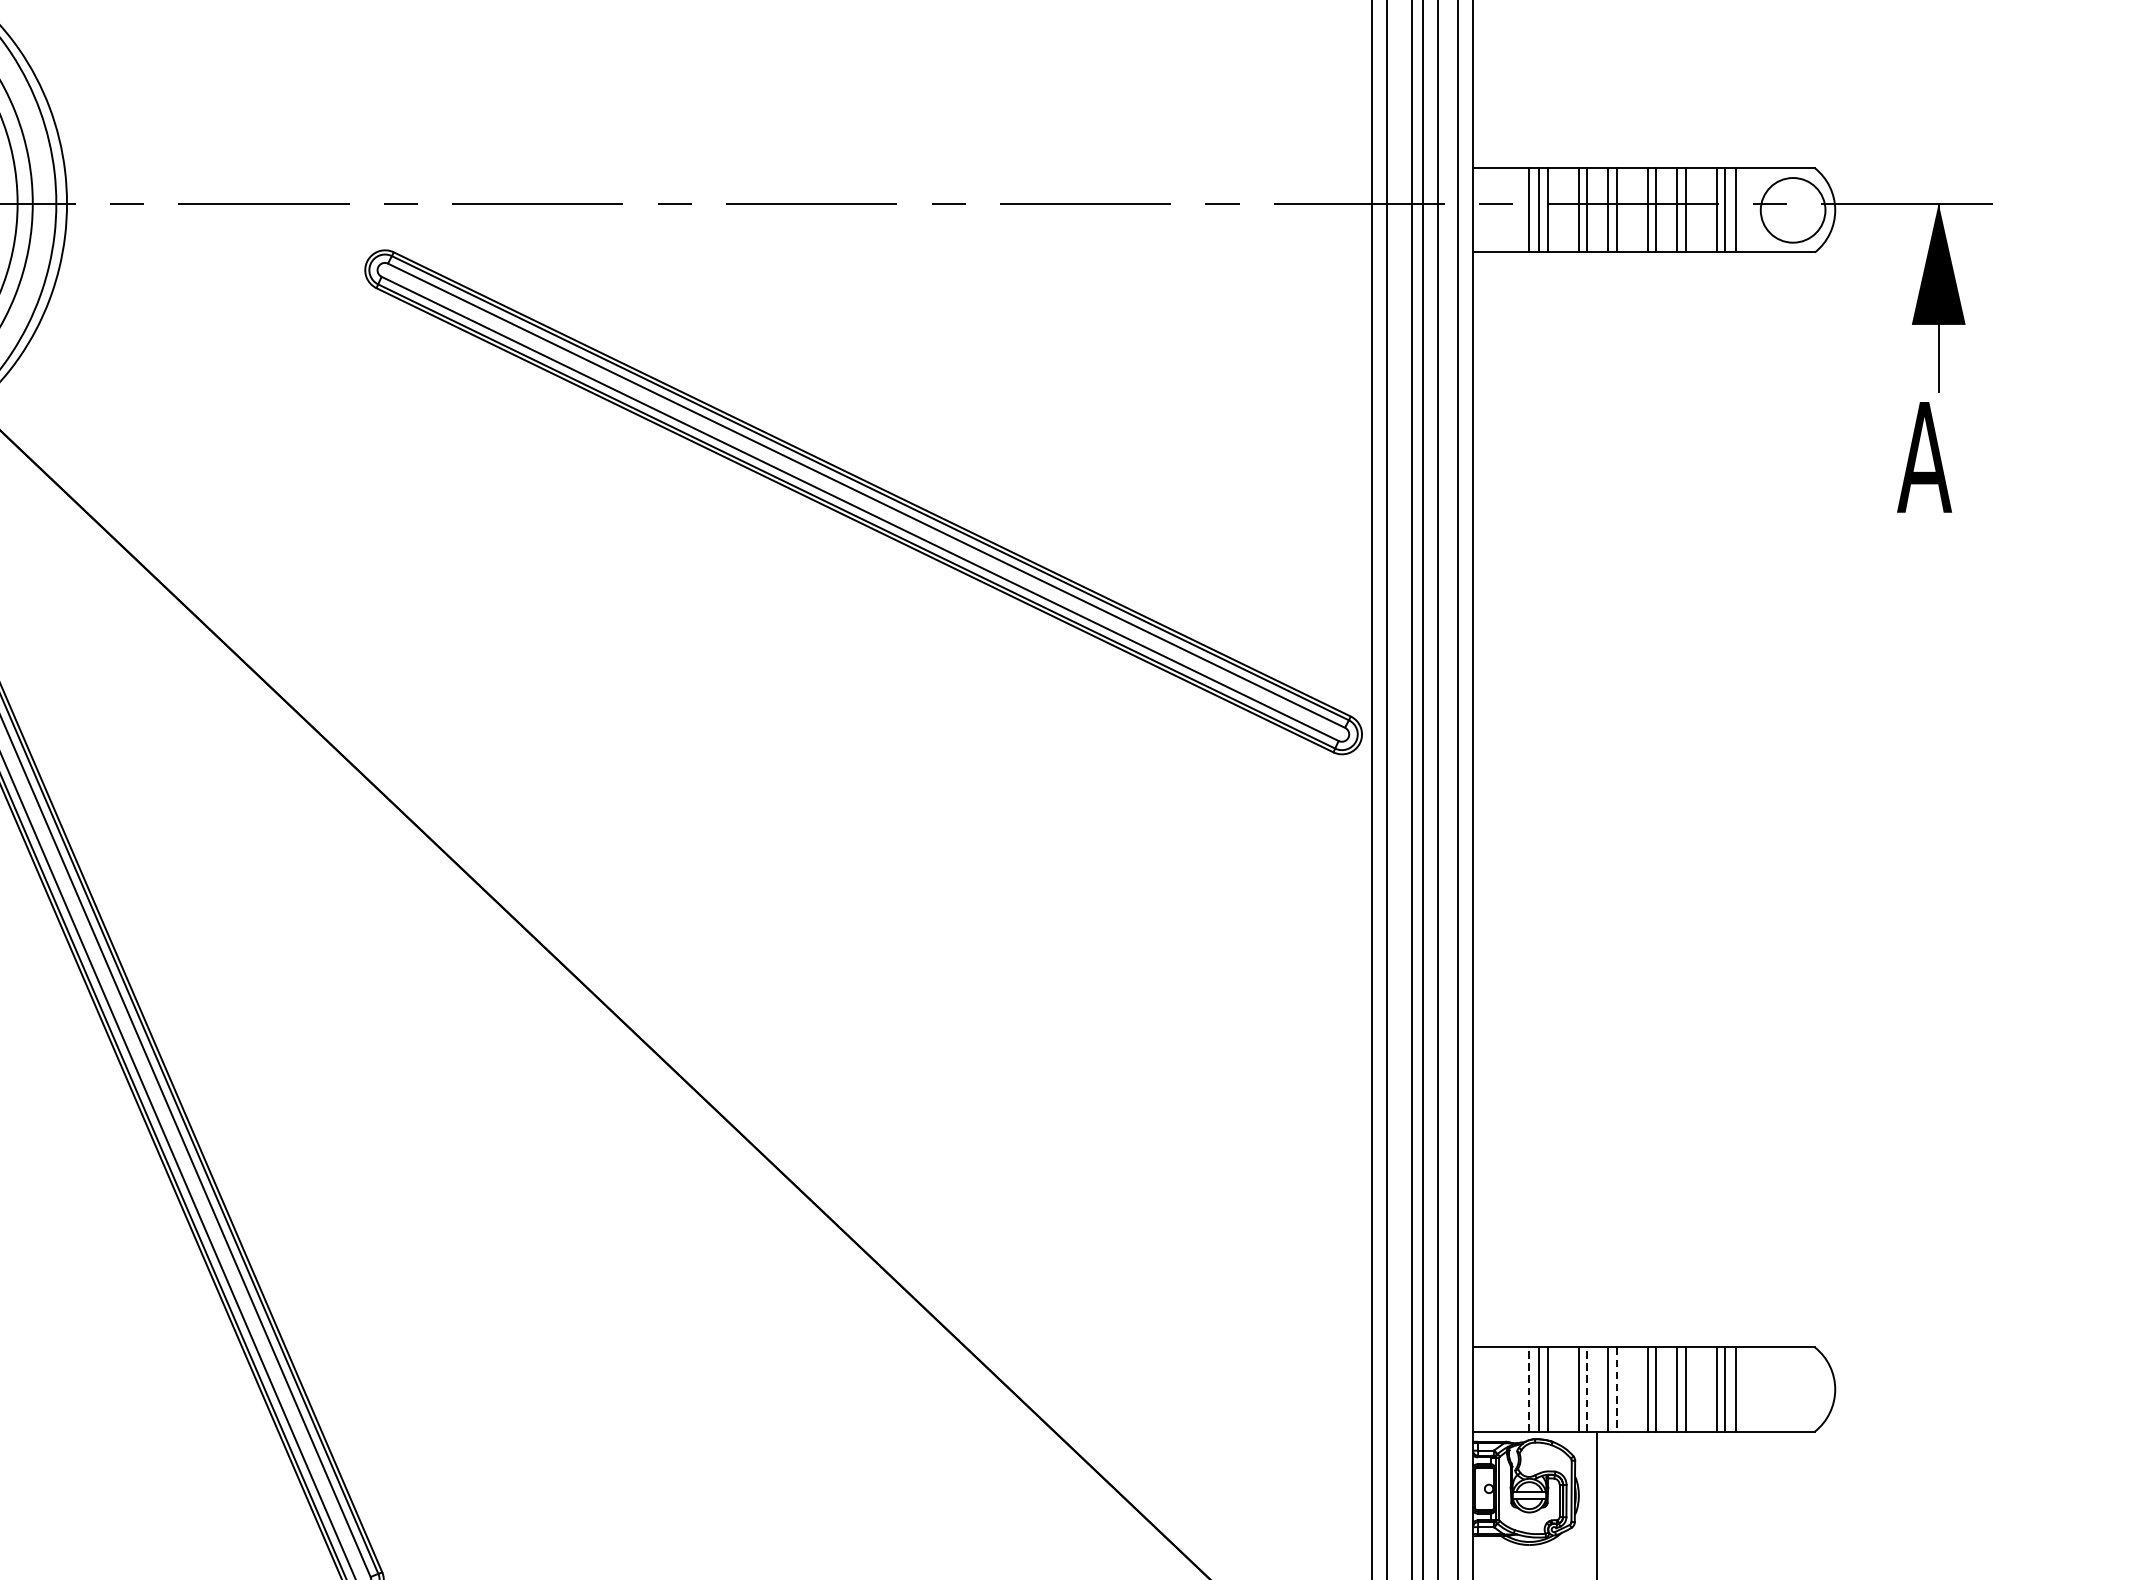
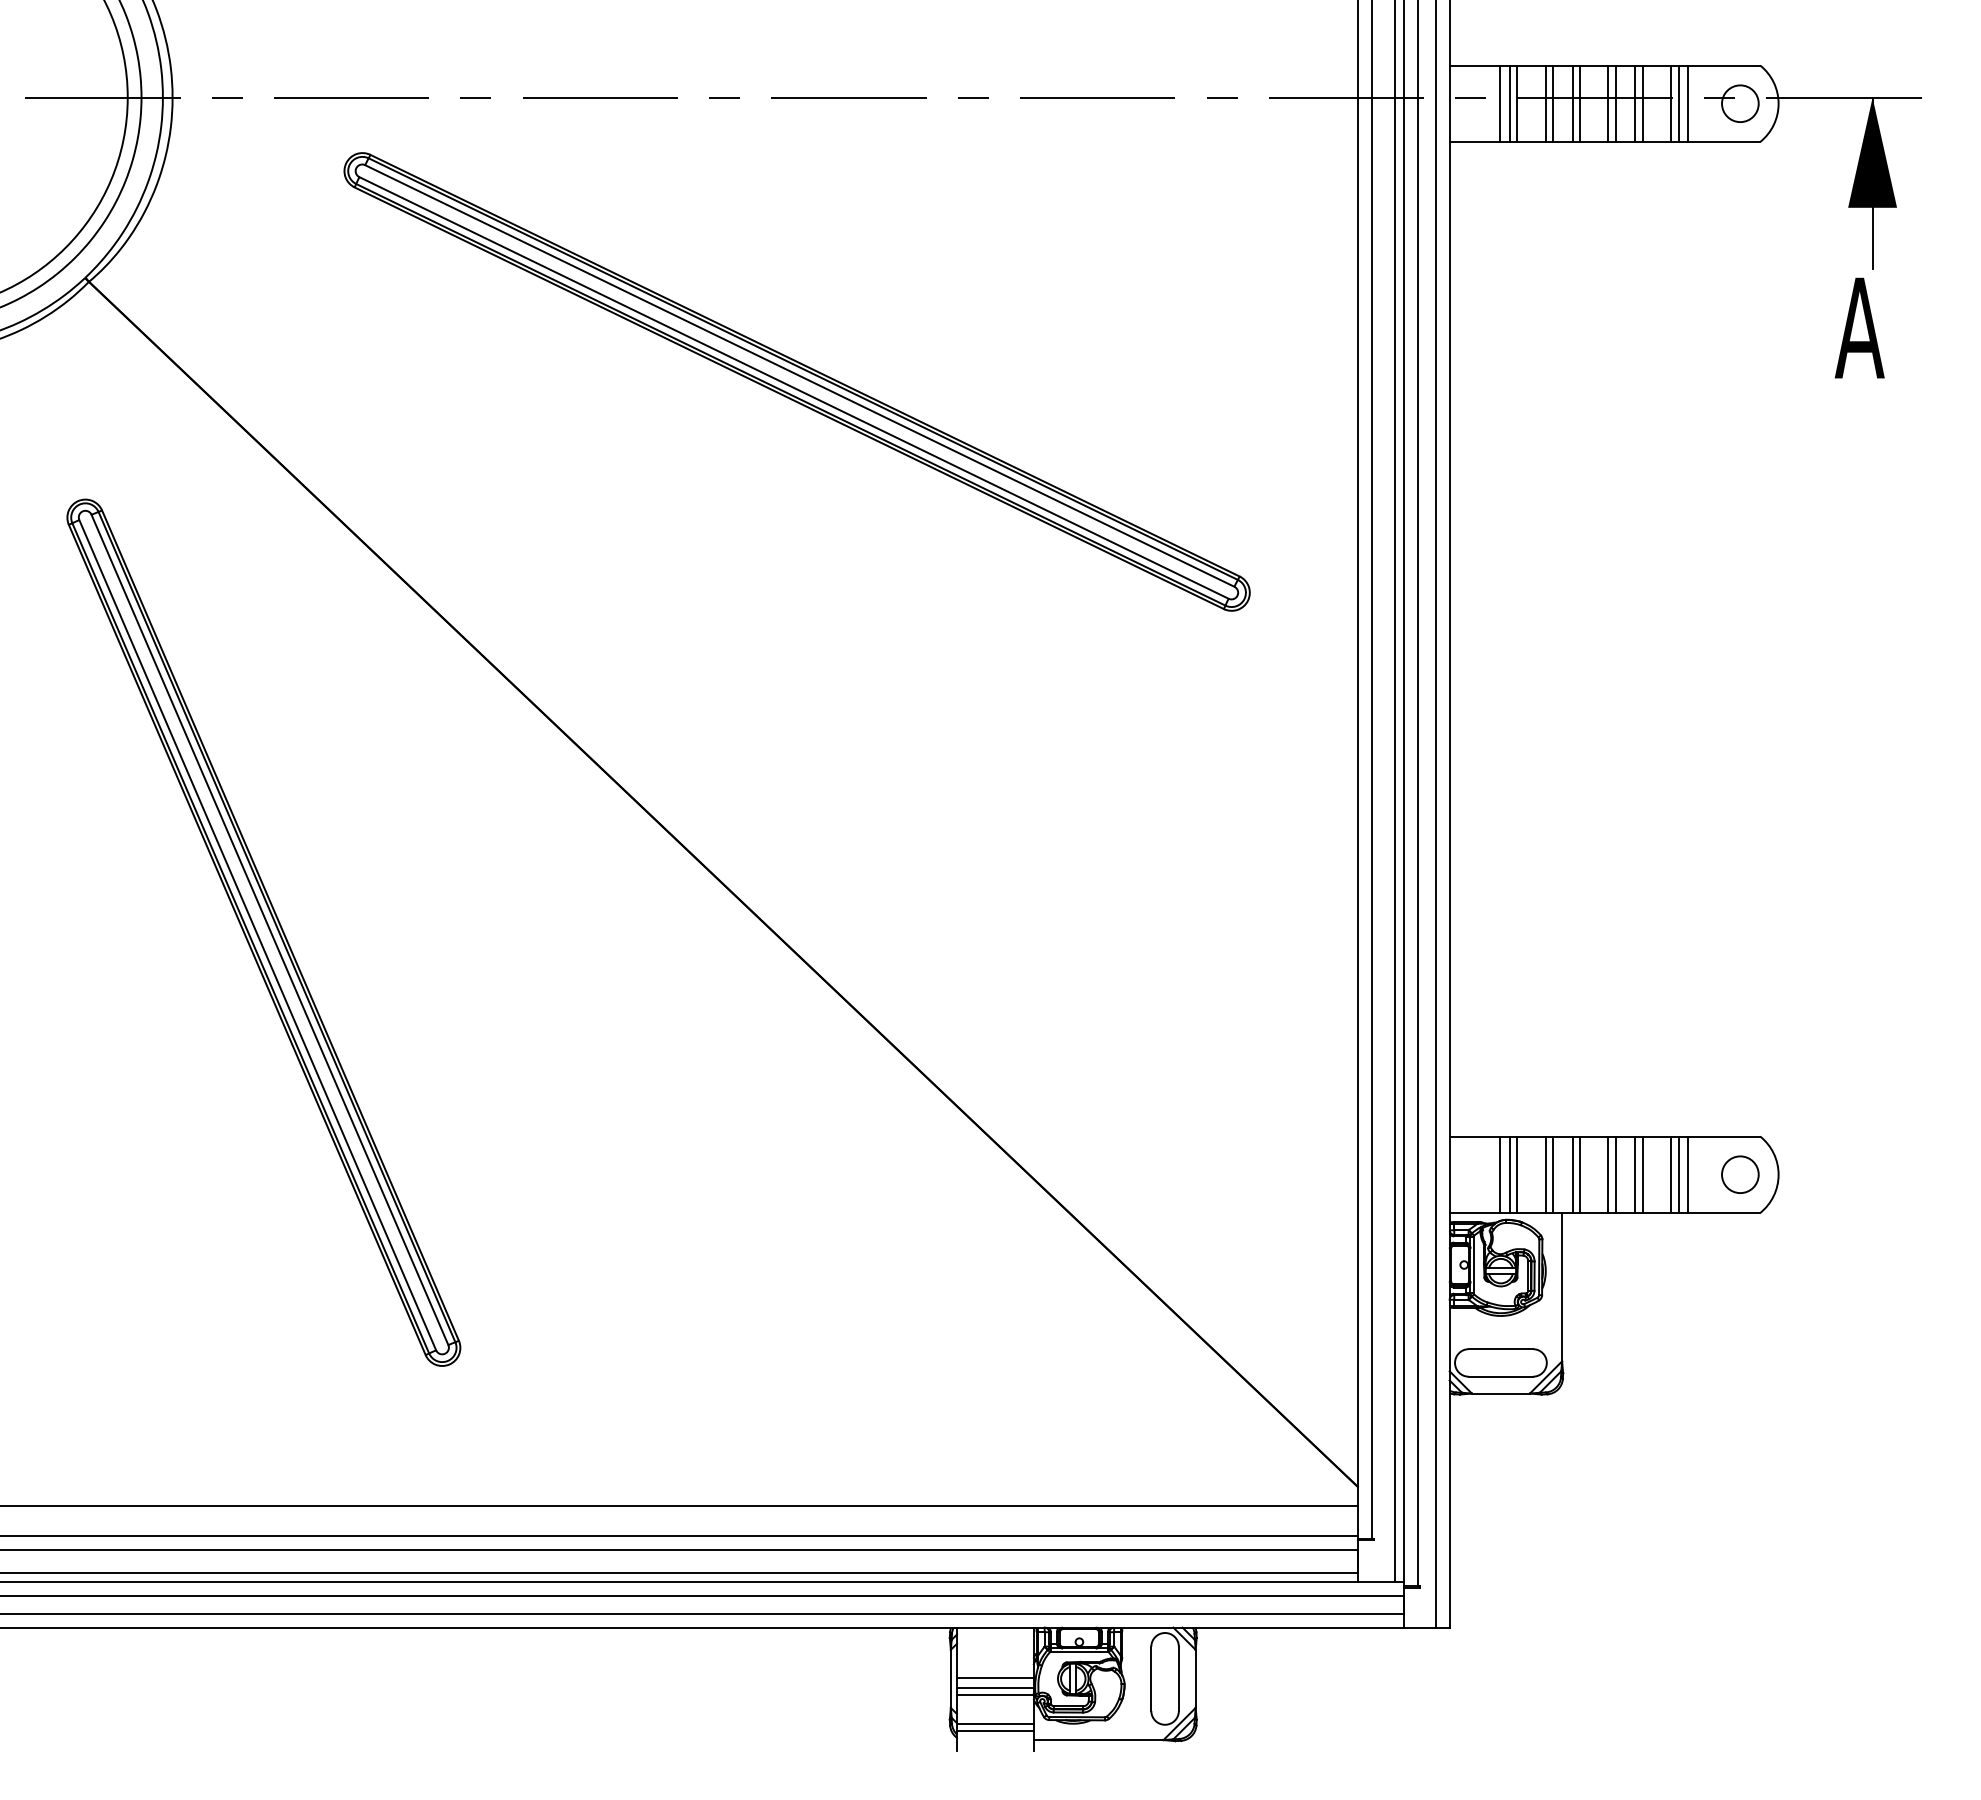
circle: (1793, 210) -> (1740, 103), size x0.62
part: (862, 501) -> (796, 381), moved
line: (1529, 1389) -> (1500, 1174), dashed -> solid
line: (1587, 1389) -> (1553, 1174), dashed -> solid
circle: (1793, 1389) -> (1740, 1174), added
line: (1617, 1390) -> (1580, 1175), dashed -> solid

